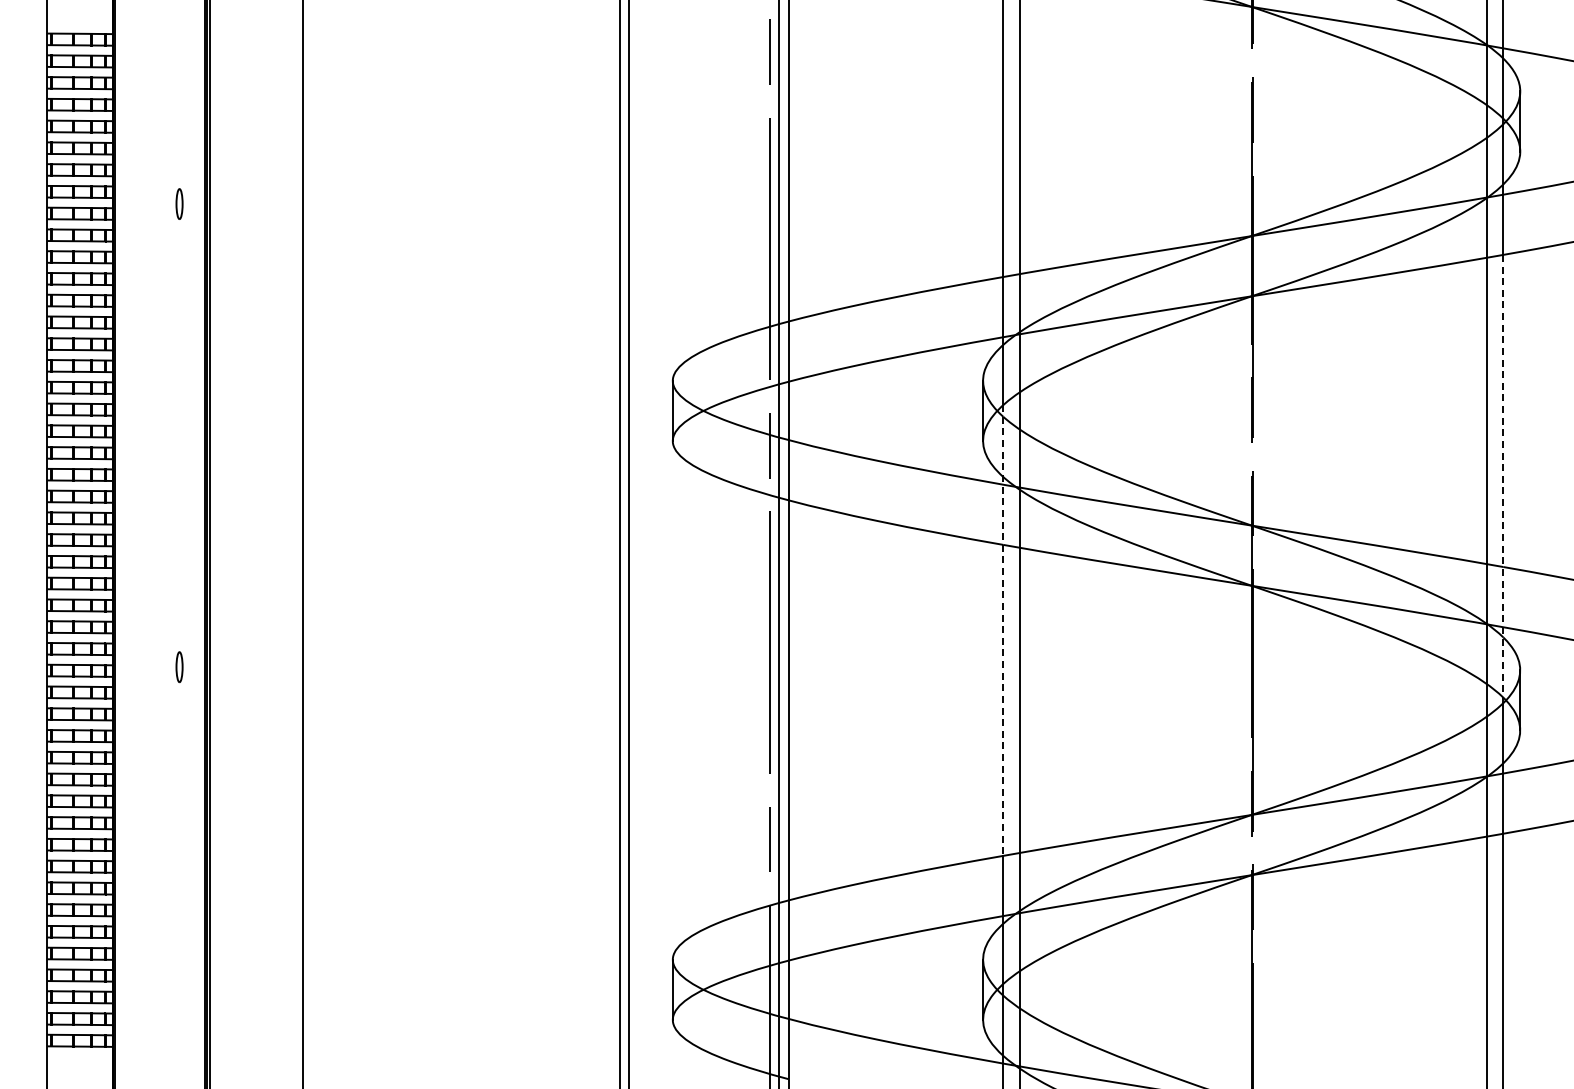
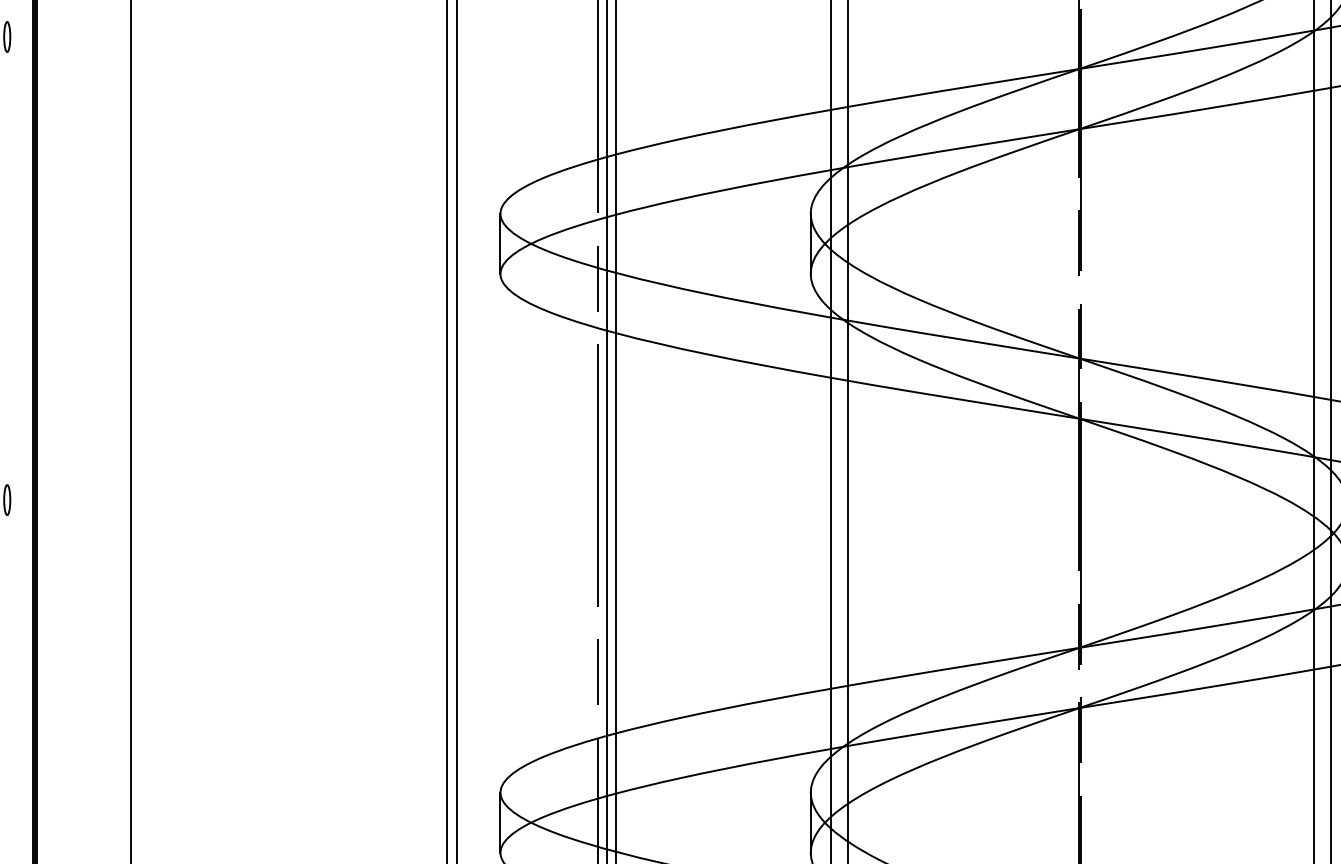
line: (1503, 479) -> (1331, 312), dashed -> solid
line: (1003, 631) -> (831, 464), dashed -> solid

